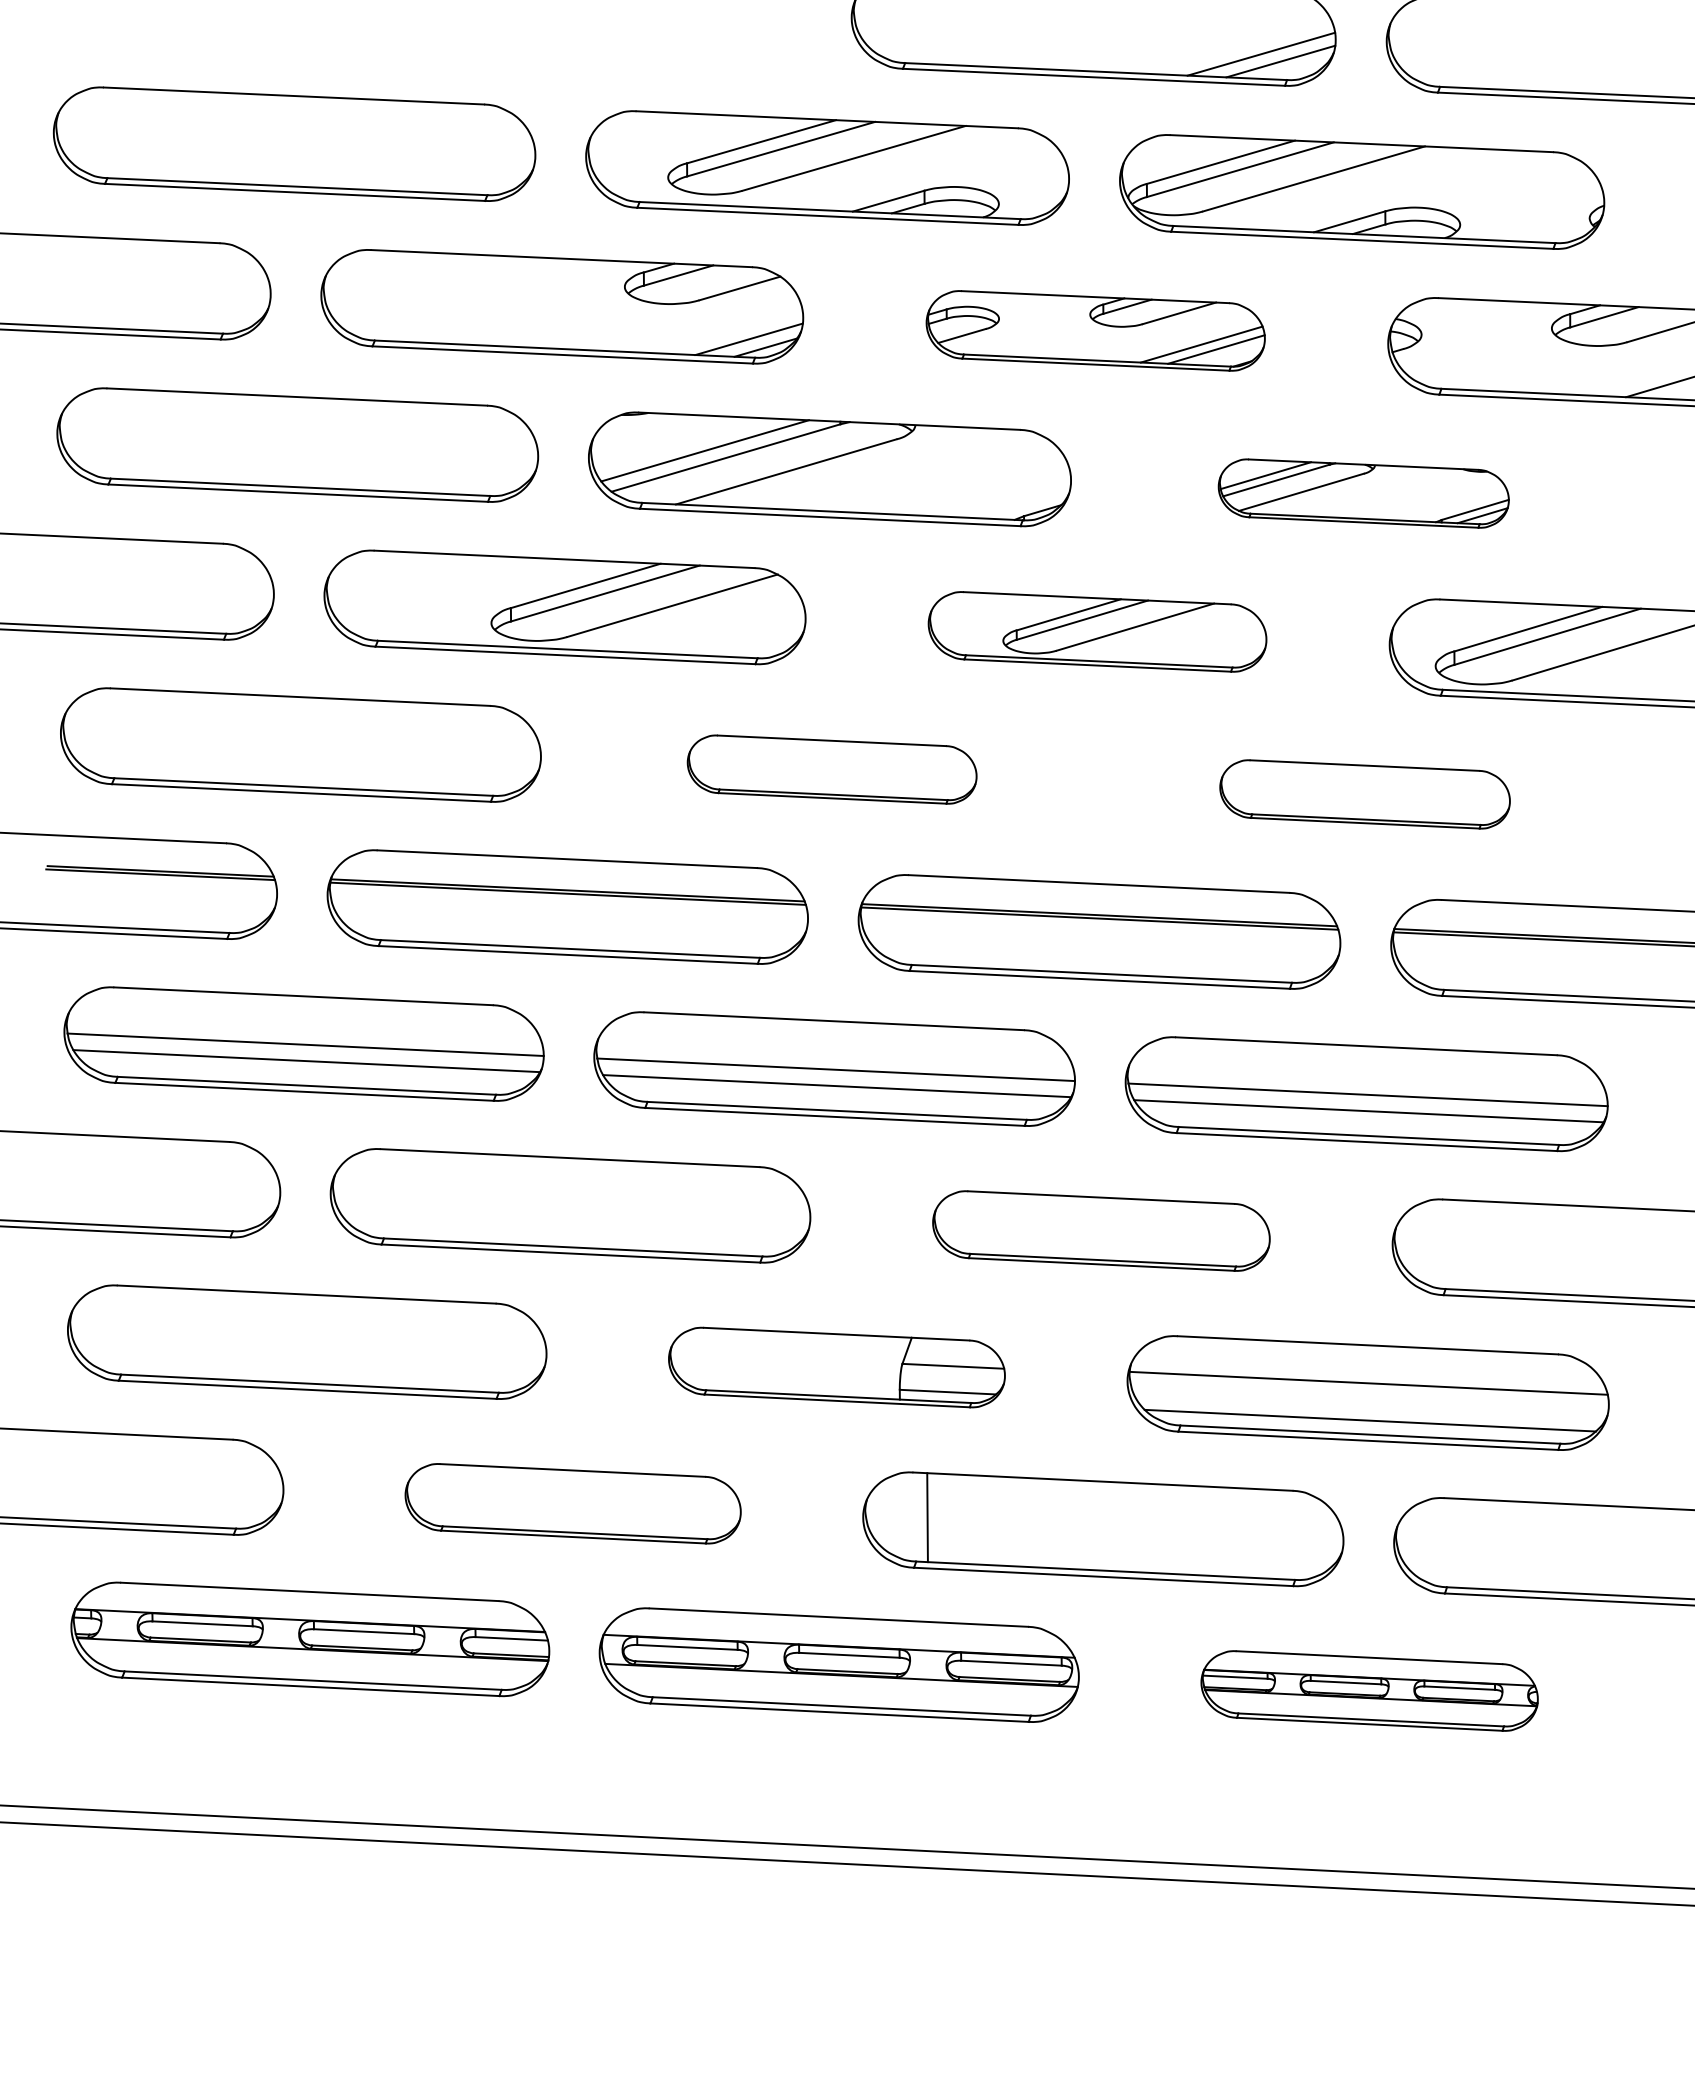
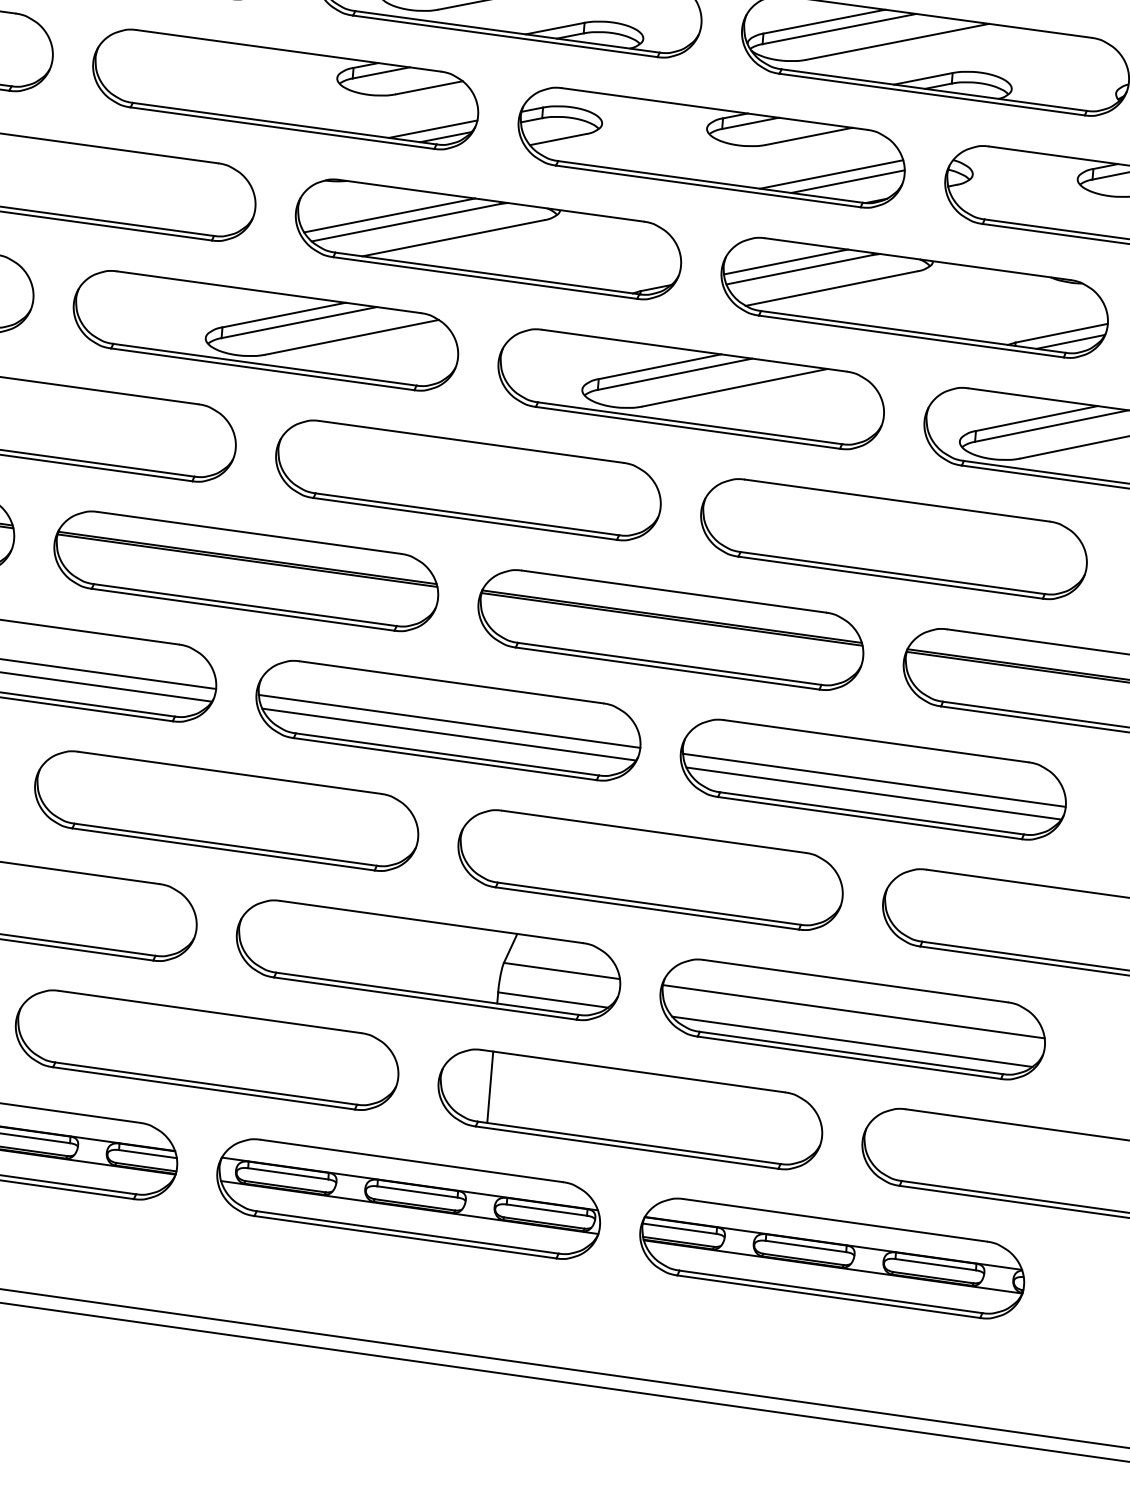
part: (1095, 330) -> (711, 147), size x1.43
part: (1363, 493) -> (914, 297), size x1.67
part: (1097, 631) -> (691, 388), size x1.43
part: (831, 769) -> (467, 480), size x1.67
part: (1364, 794) -> (893, 539), size x1.67
part: (1101, 1230) -> (650, 869), size x1.43
part: (836, 1367) -> (428, 960), size x1.43
part: (572, 1503) -> (206, 1049), size x1.43
part: (1369, 1690) -> (832, 1258), size x1.43

